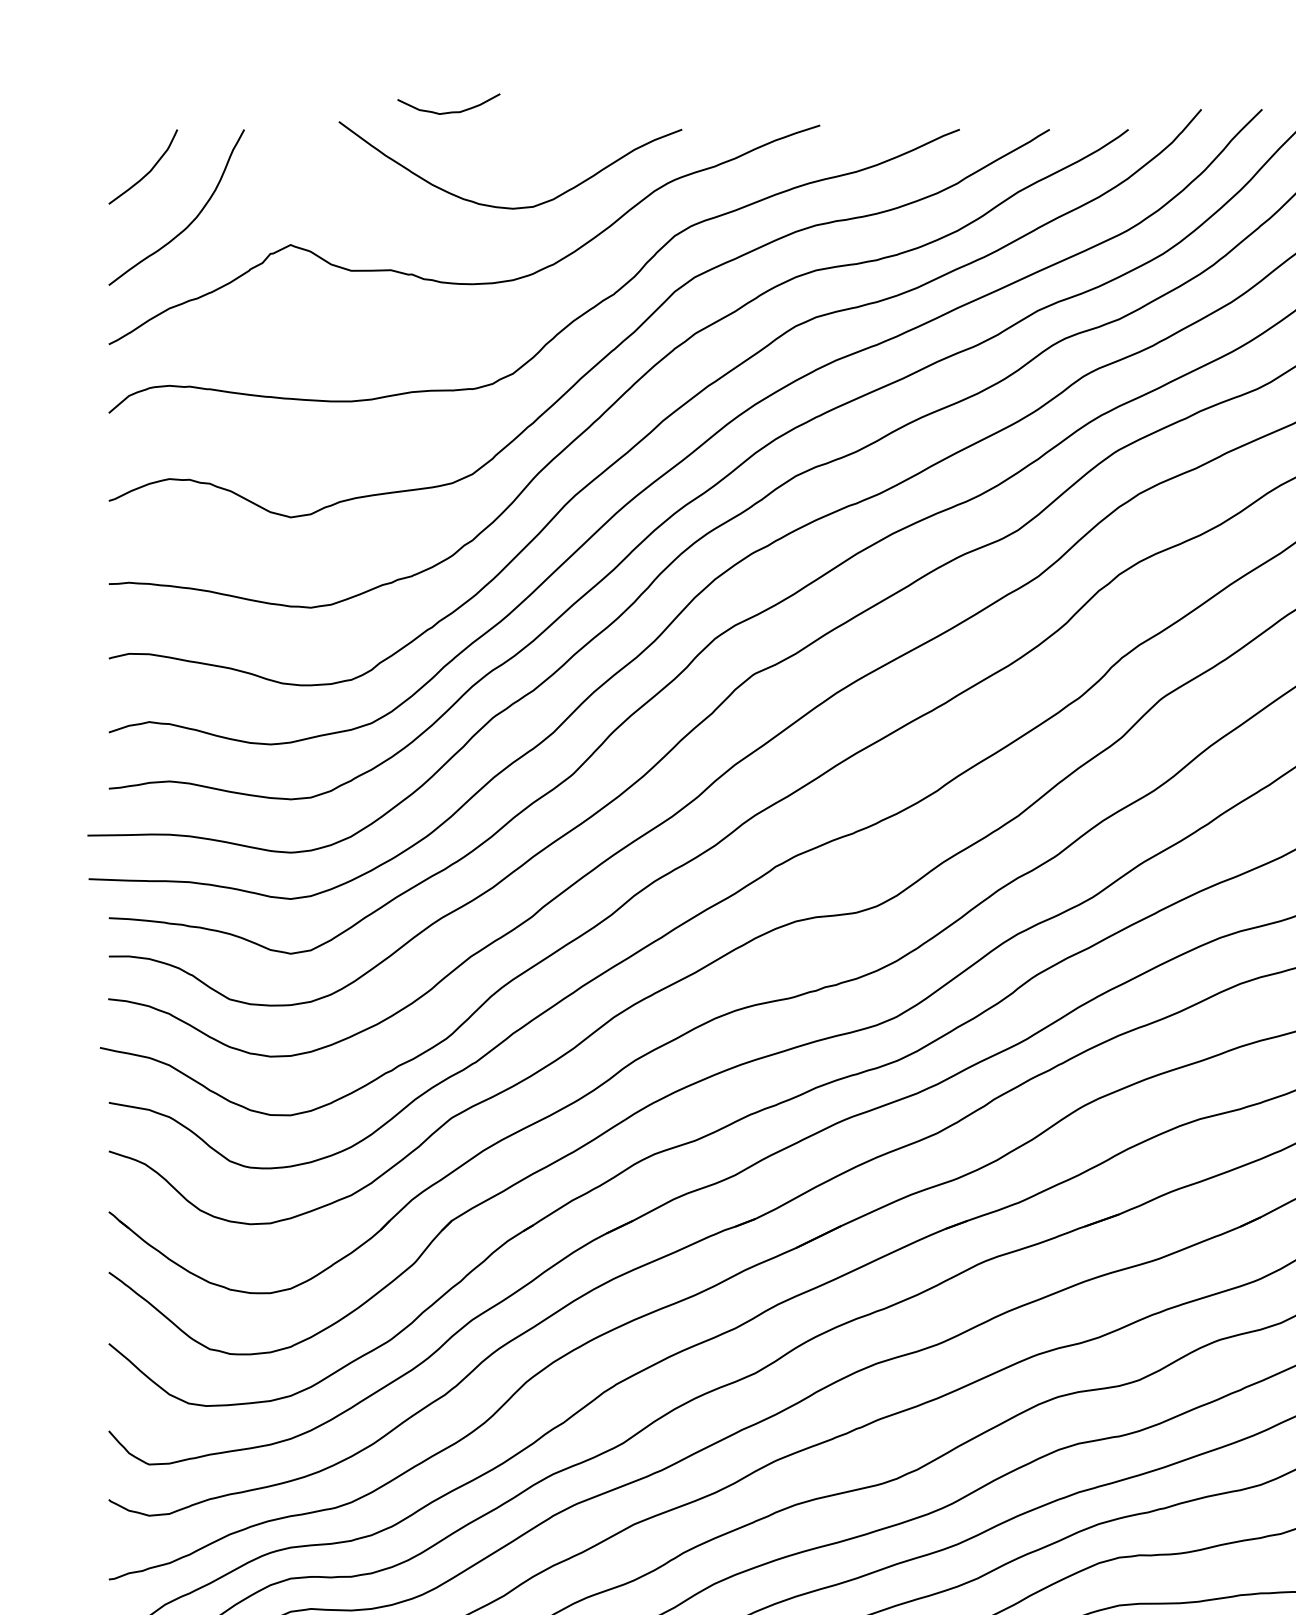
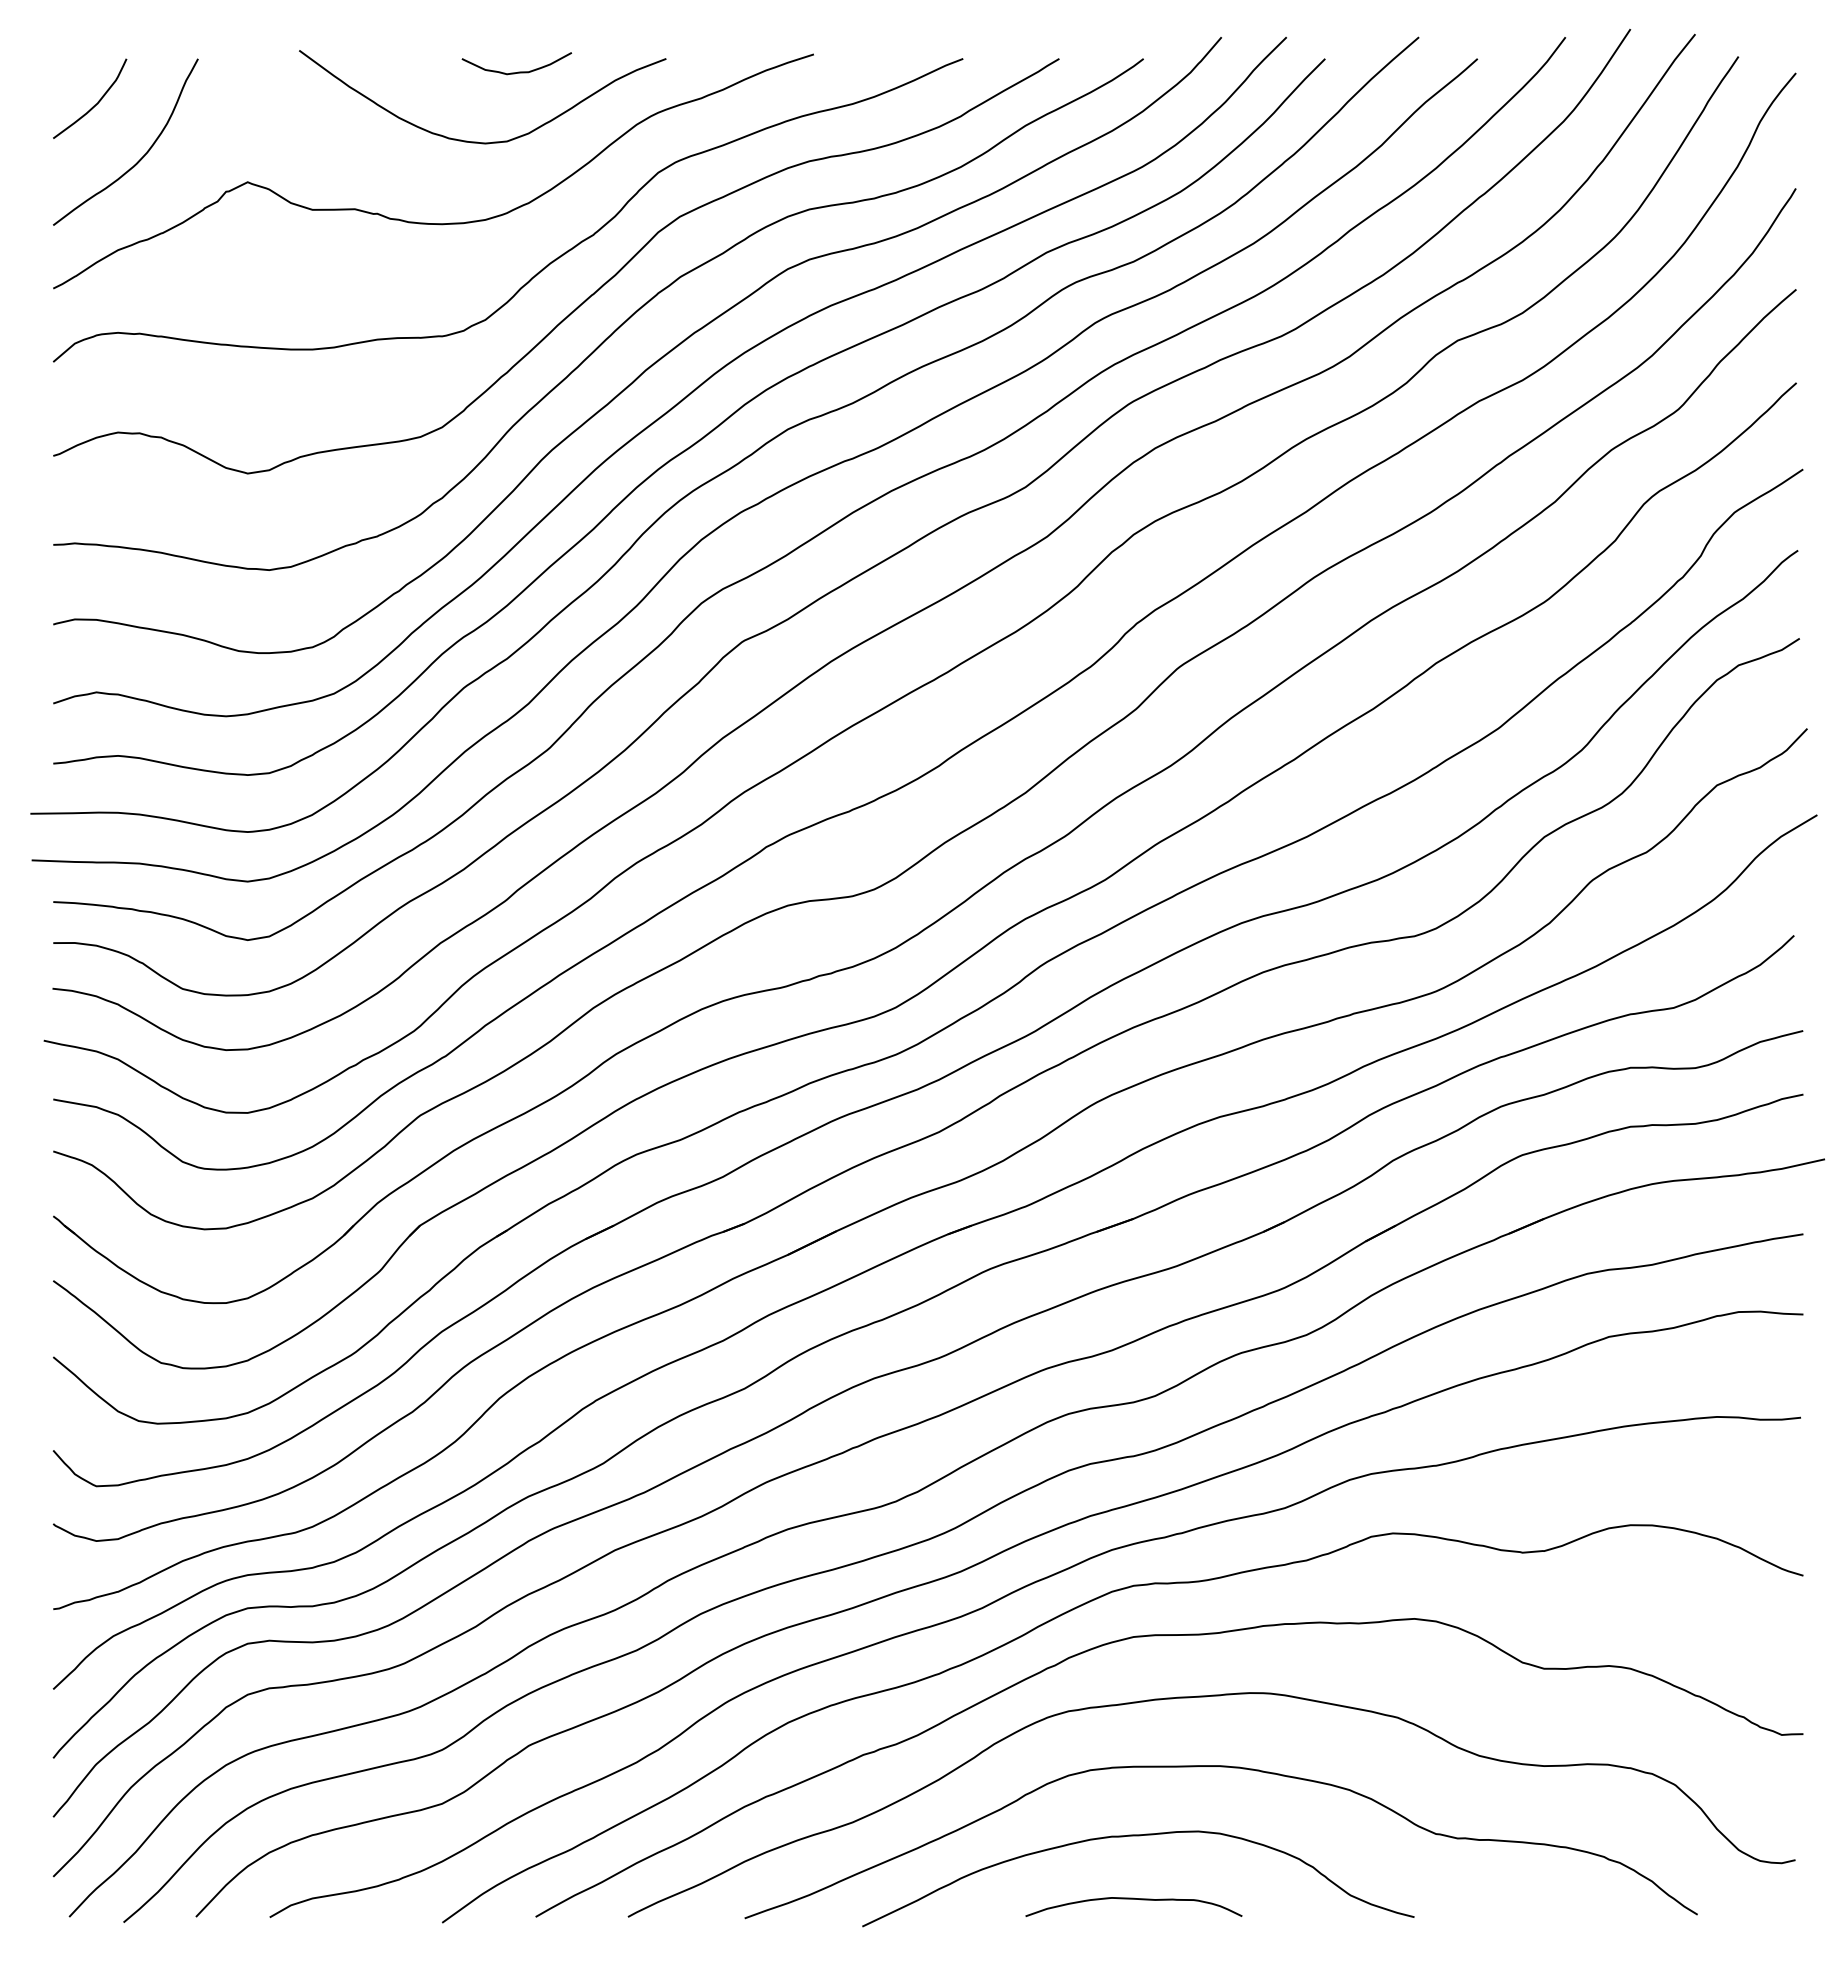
curve: (450, 111) -> (518, 71), moved

